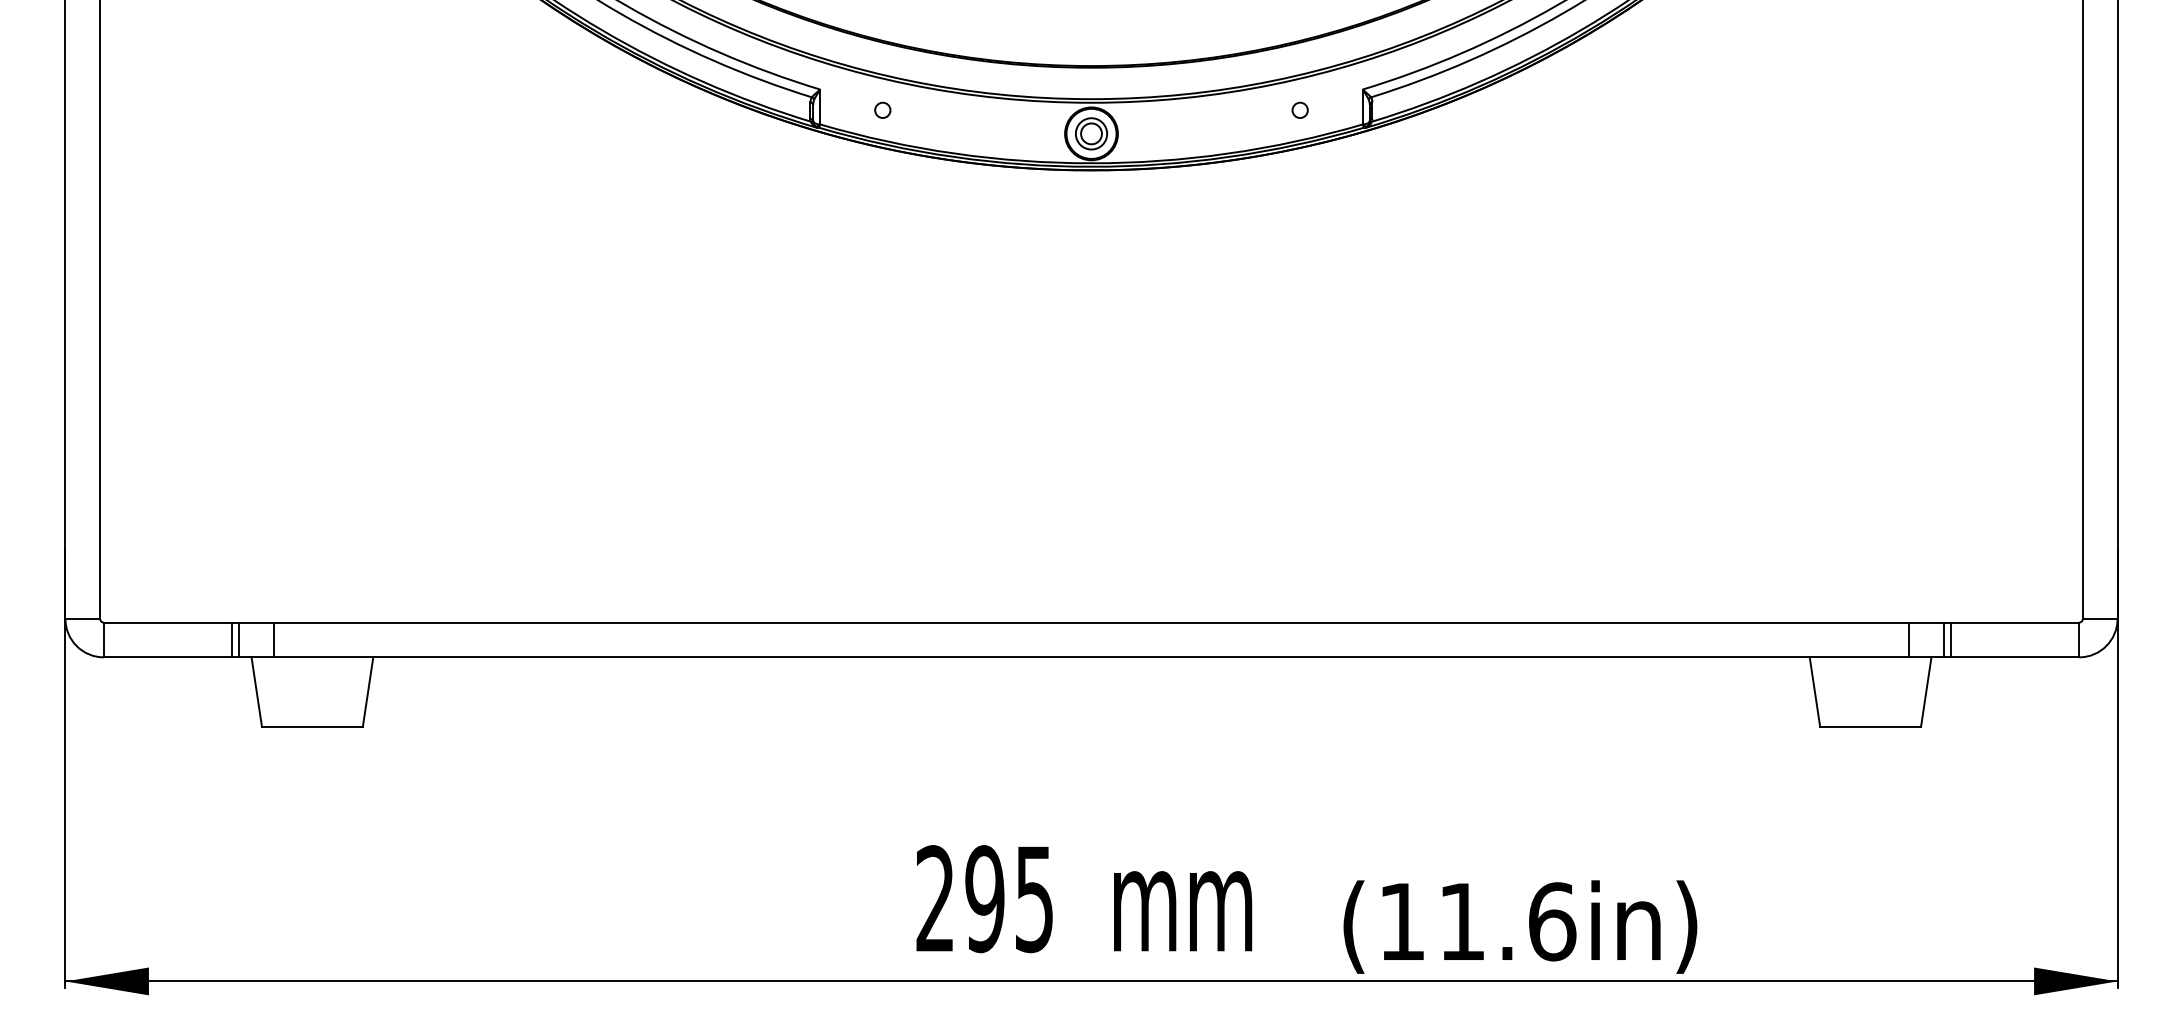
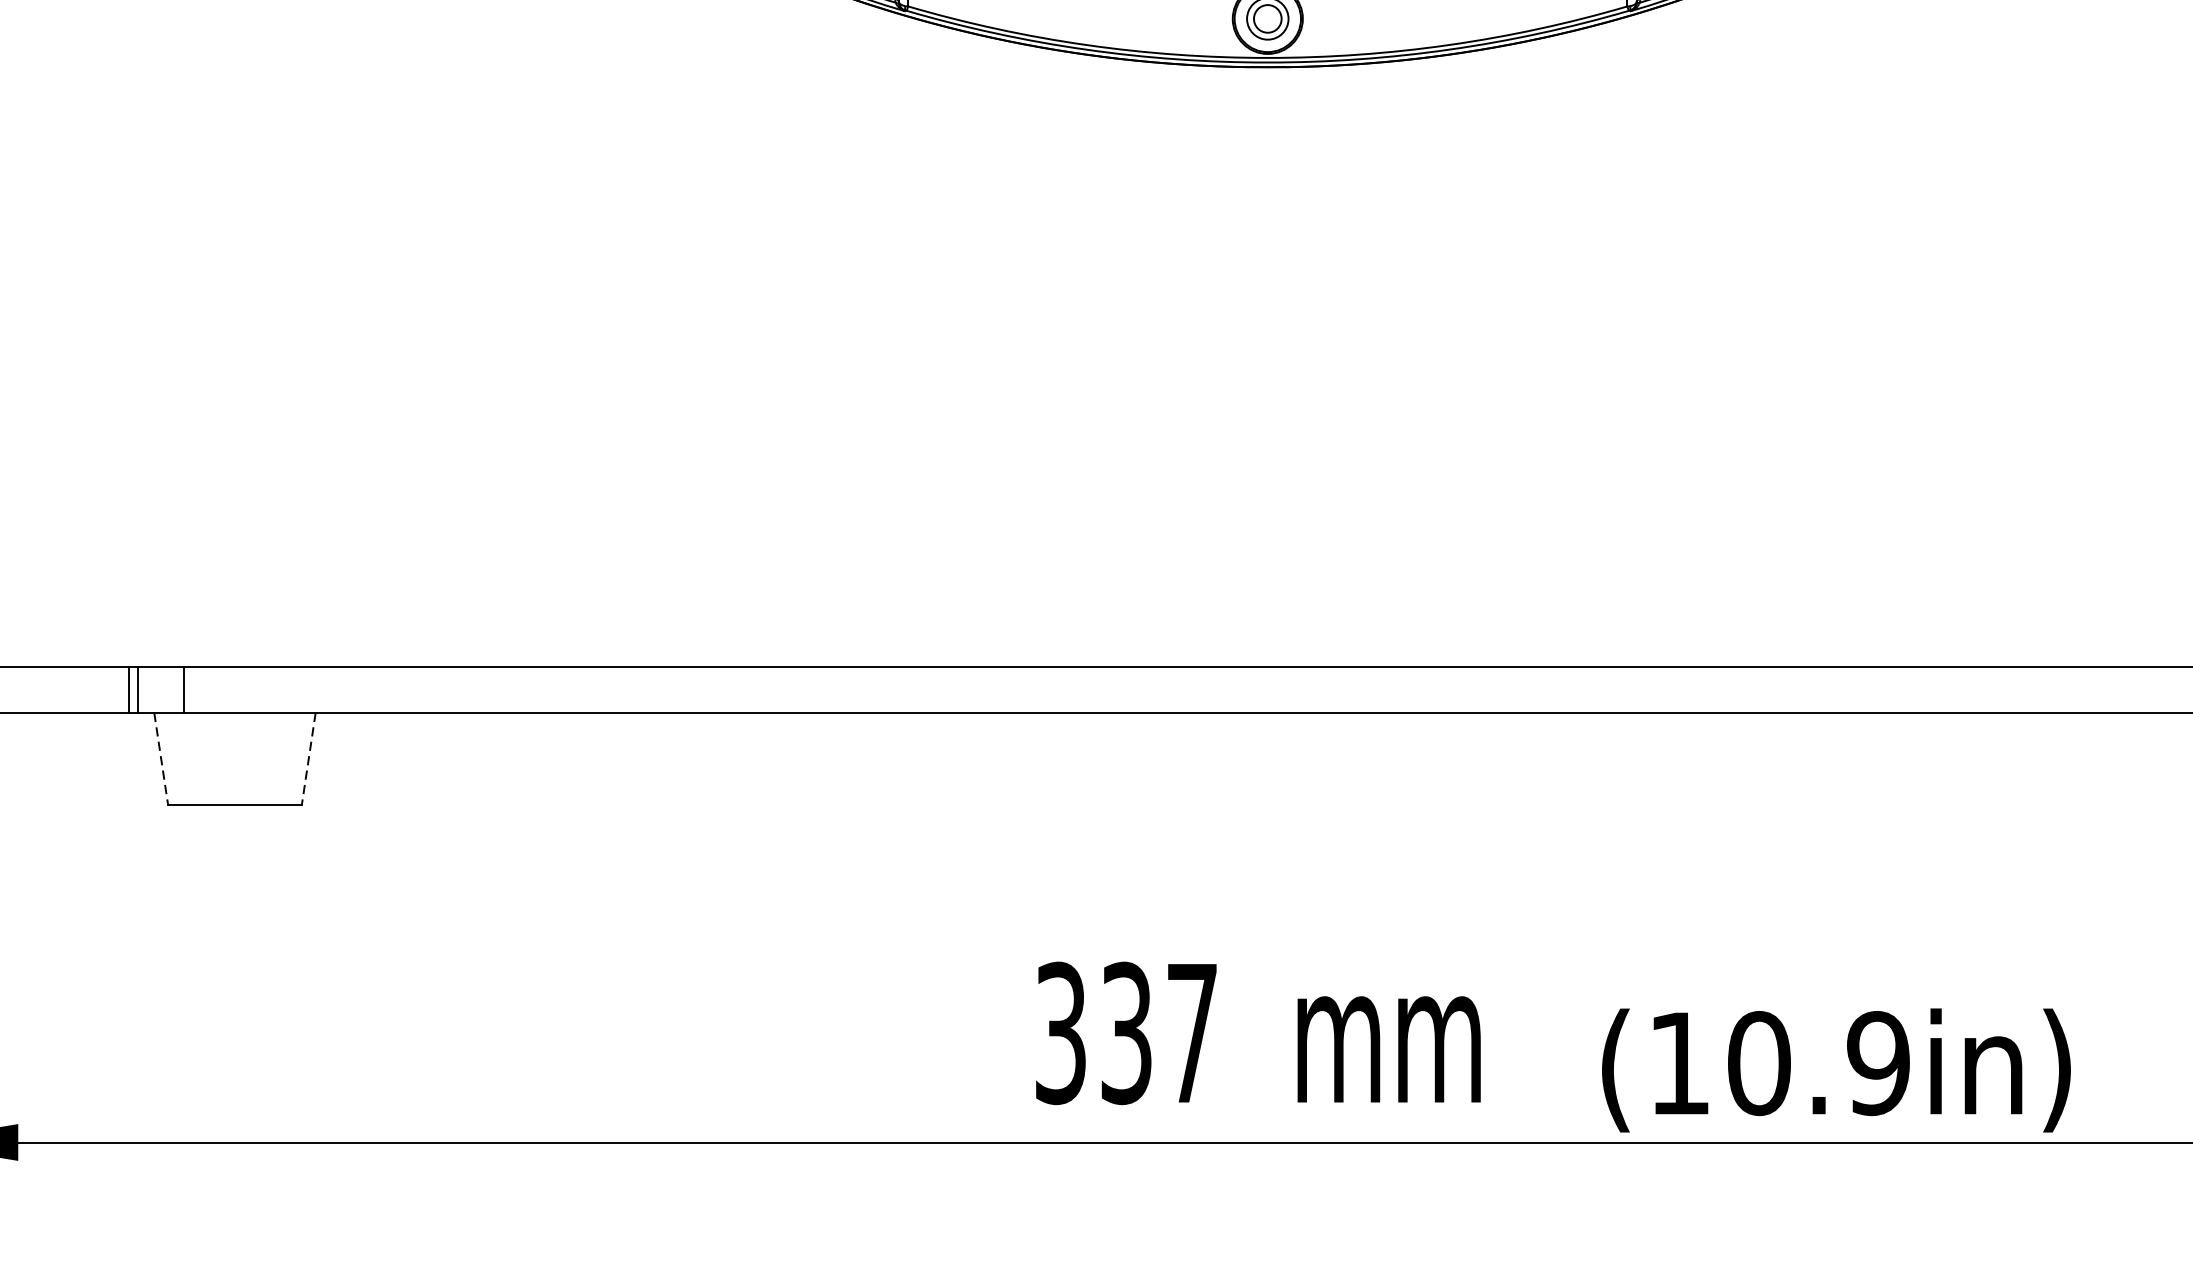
line: (256, 692) -> (160, 759), solid -> dashed
line: (368, 692) -> (309, 759), solid -> dashed
text: (984, 899) -> (1125, 1033), 295 -> 337
text: (1507, 921) -> (1819, 1063), (11.6in) -> (10.9in)

